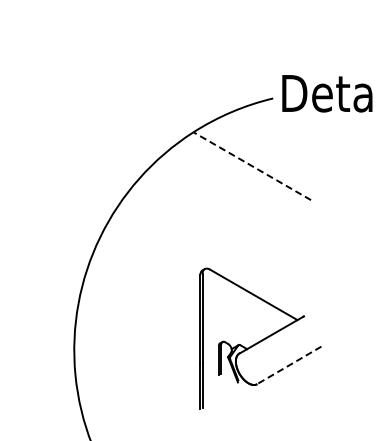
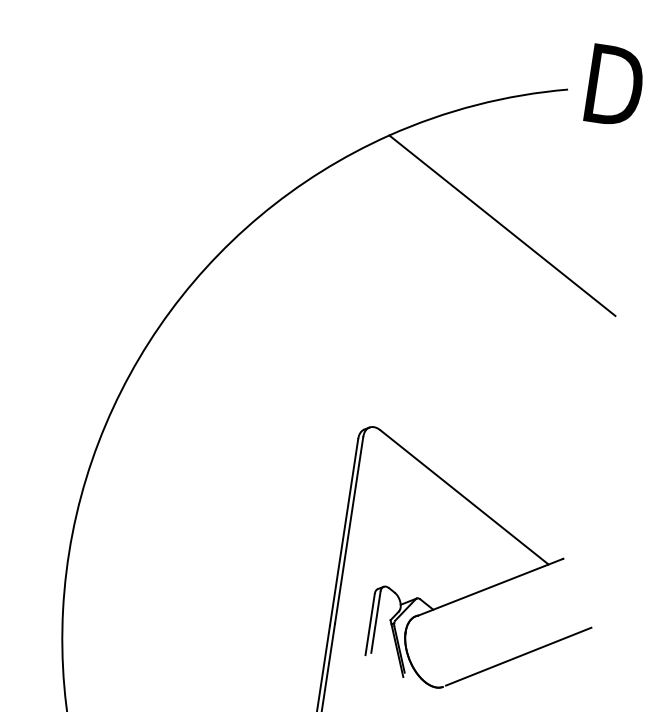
line: (252, 166) -> (502, 226), dashed -> solid
line: (290, 364) -> (519, 655), dashed -> solid

